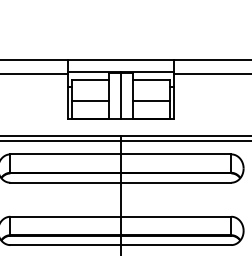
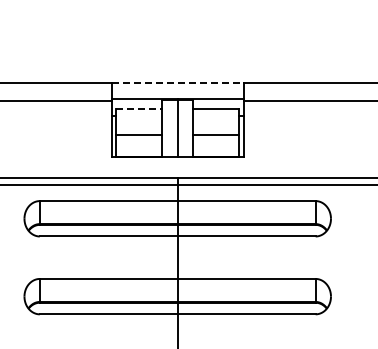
line: (121, 60) -> (178, 83), solid -> dashed
line: (90, 80) -> (139, 108), solid -> dashed

